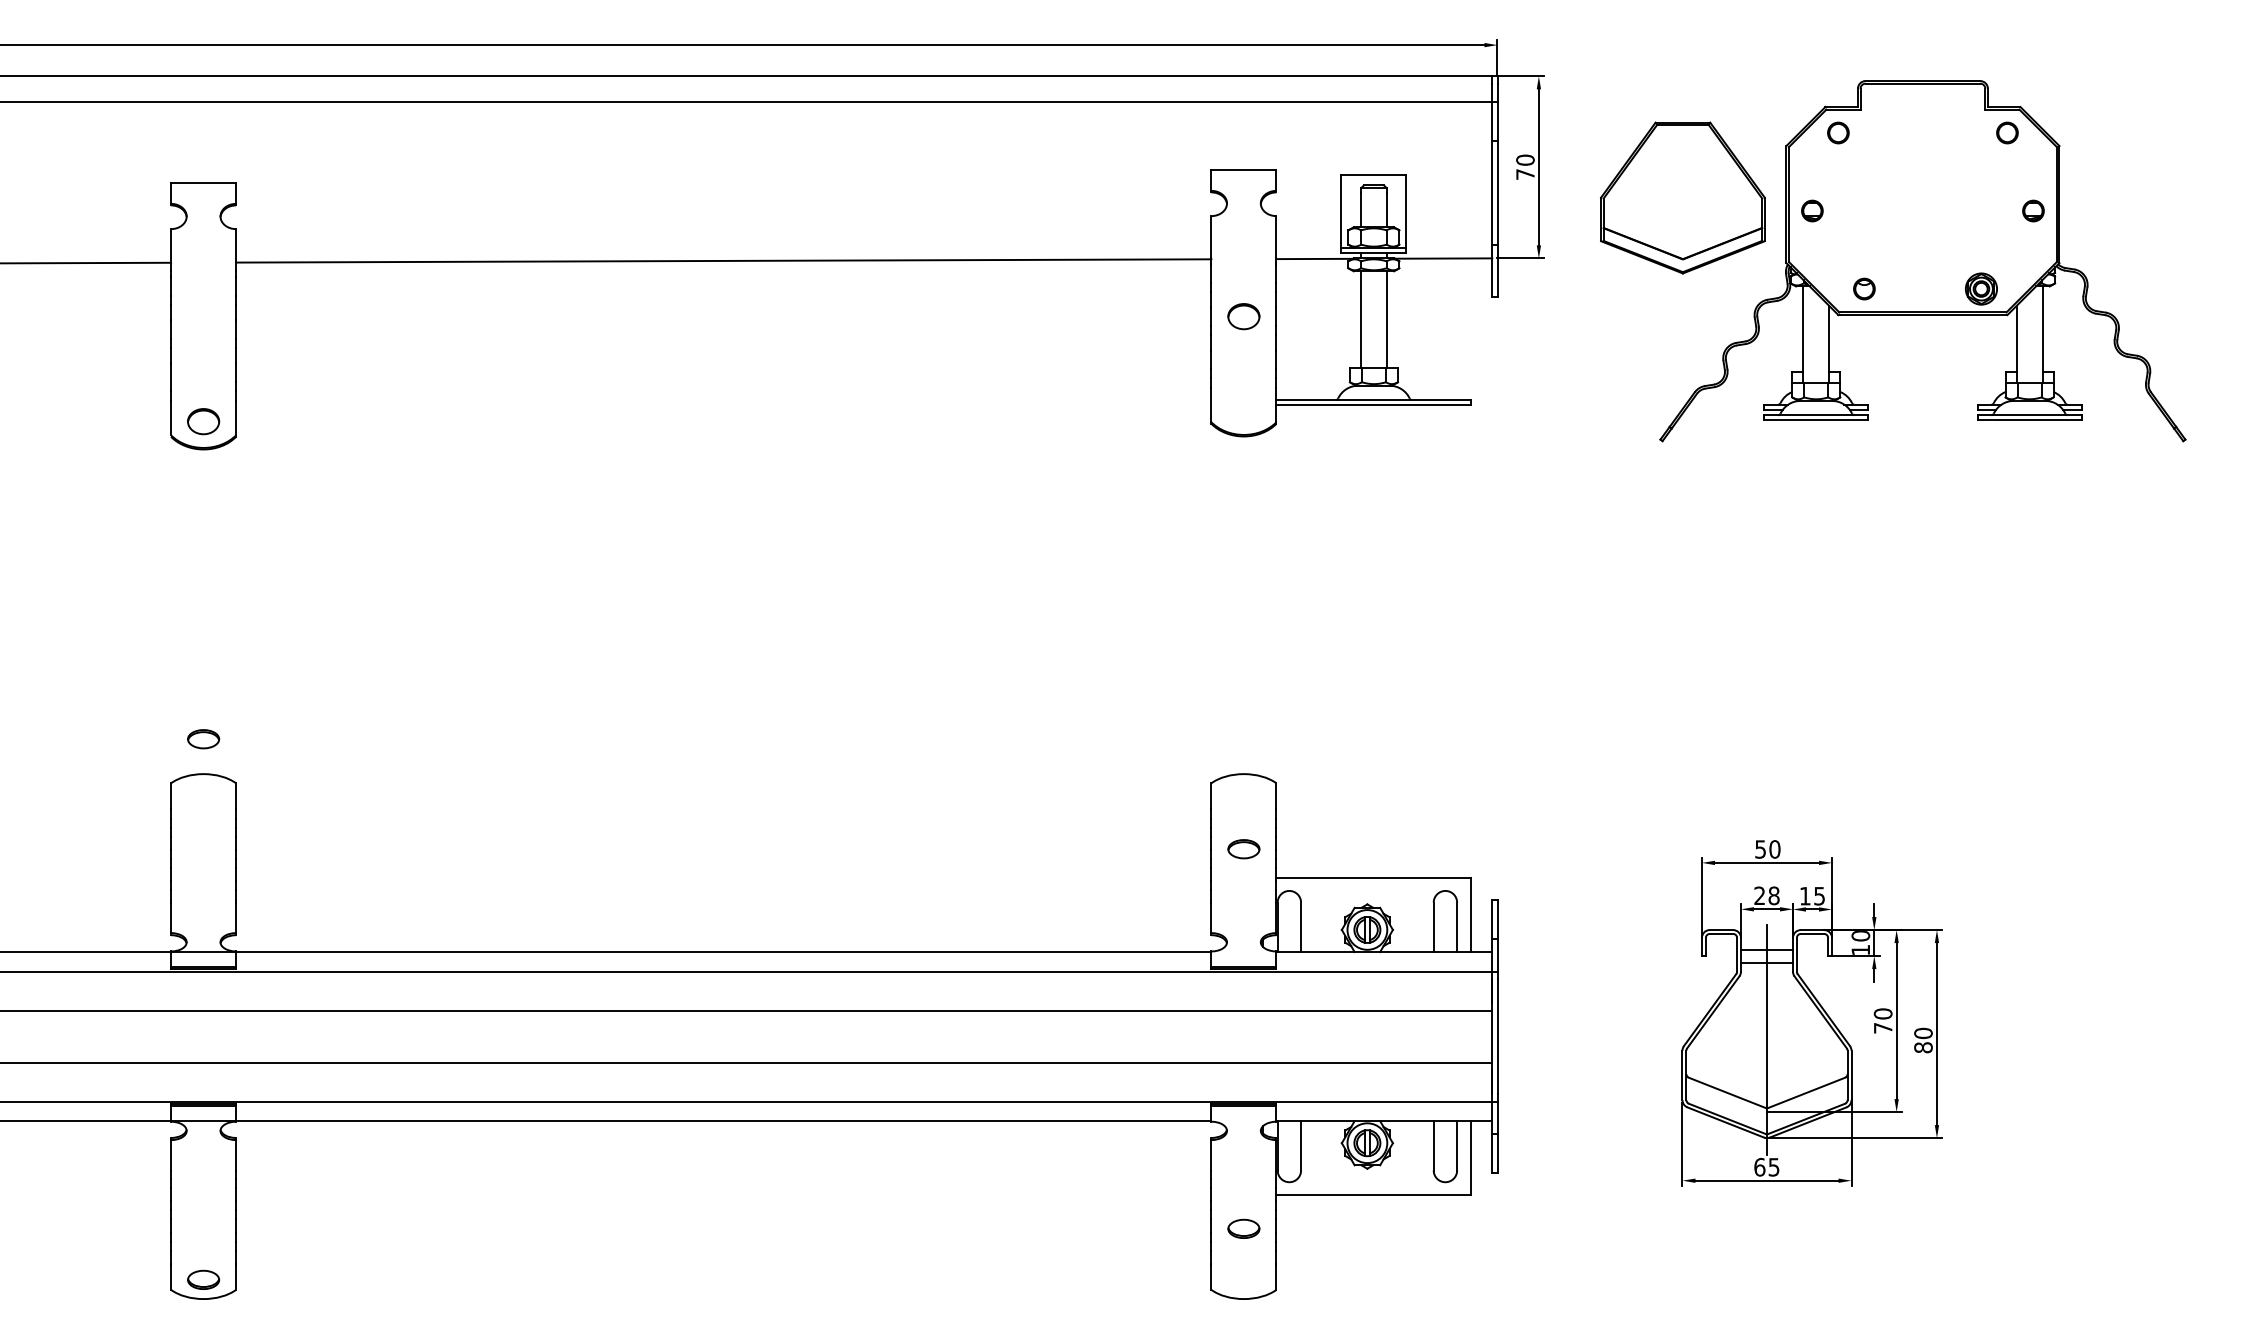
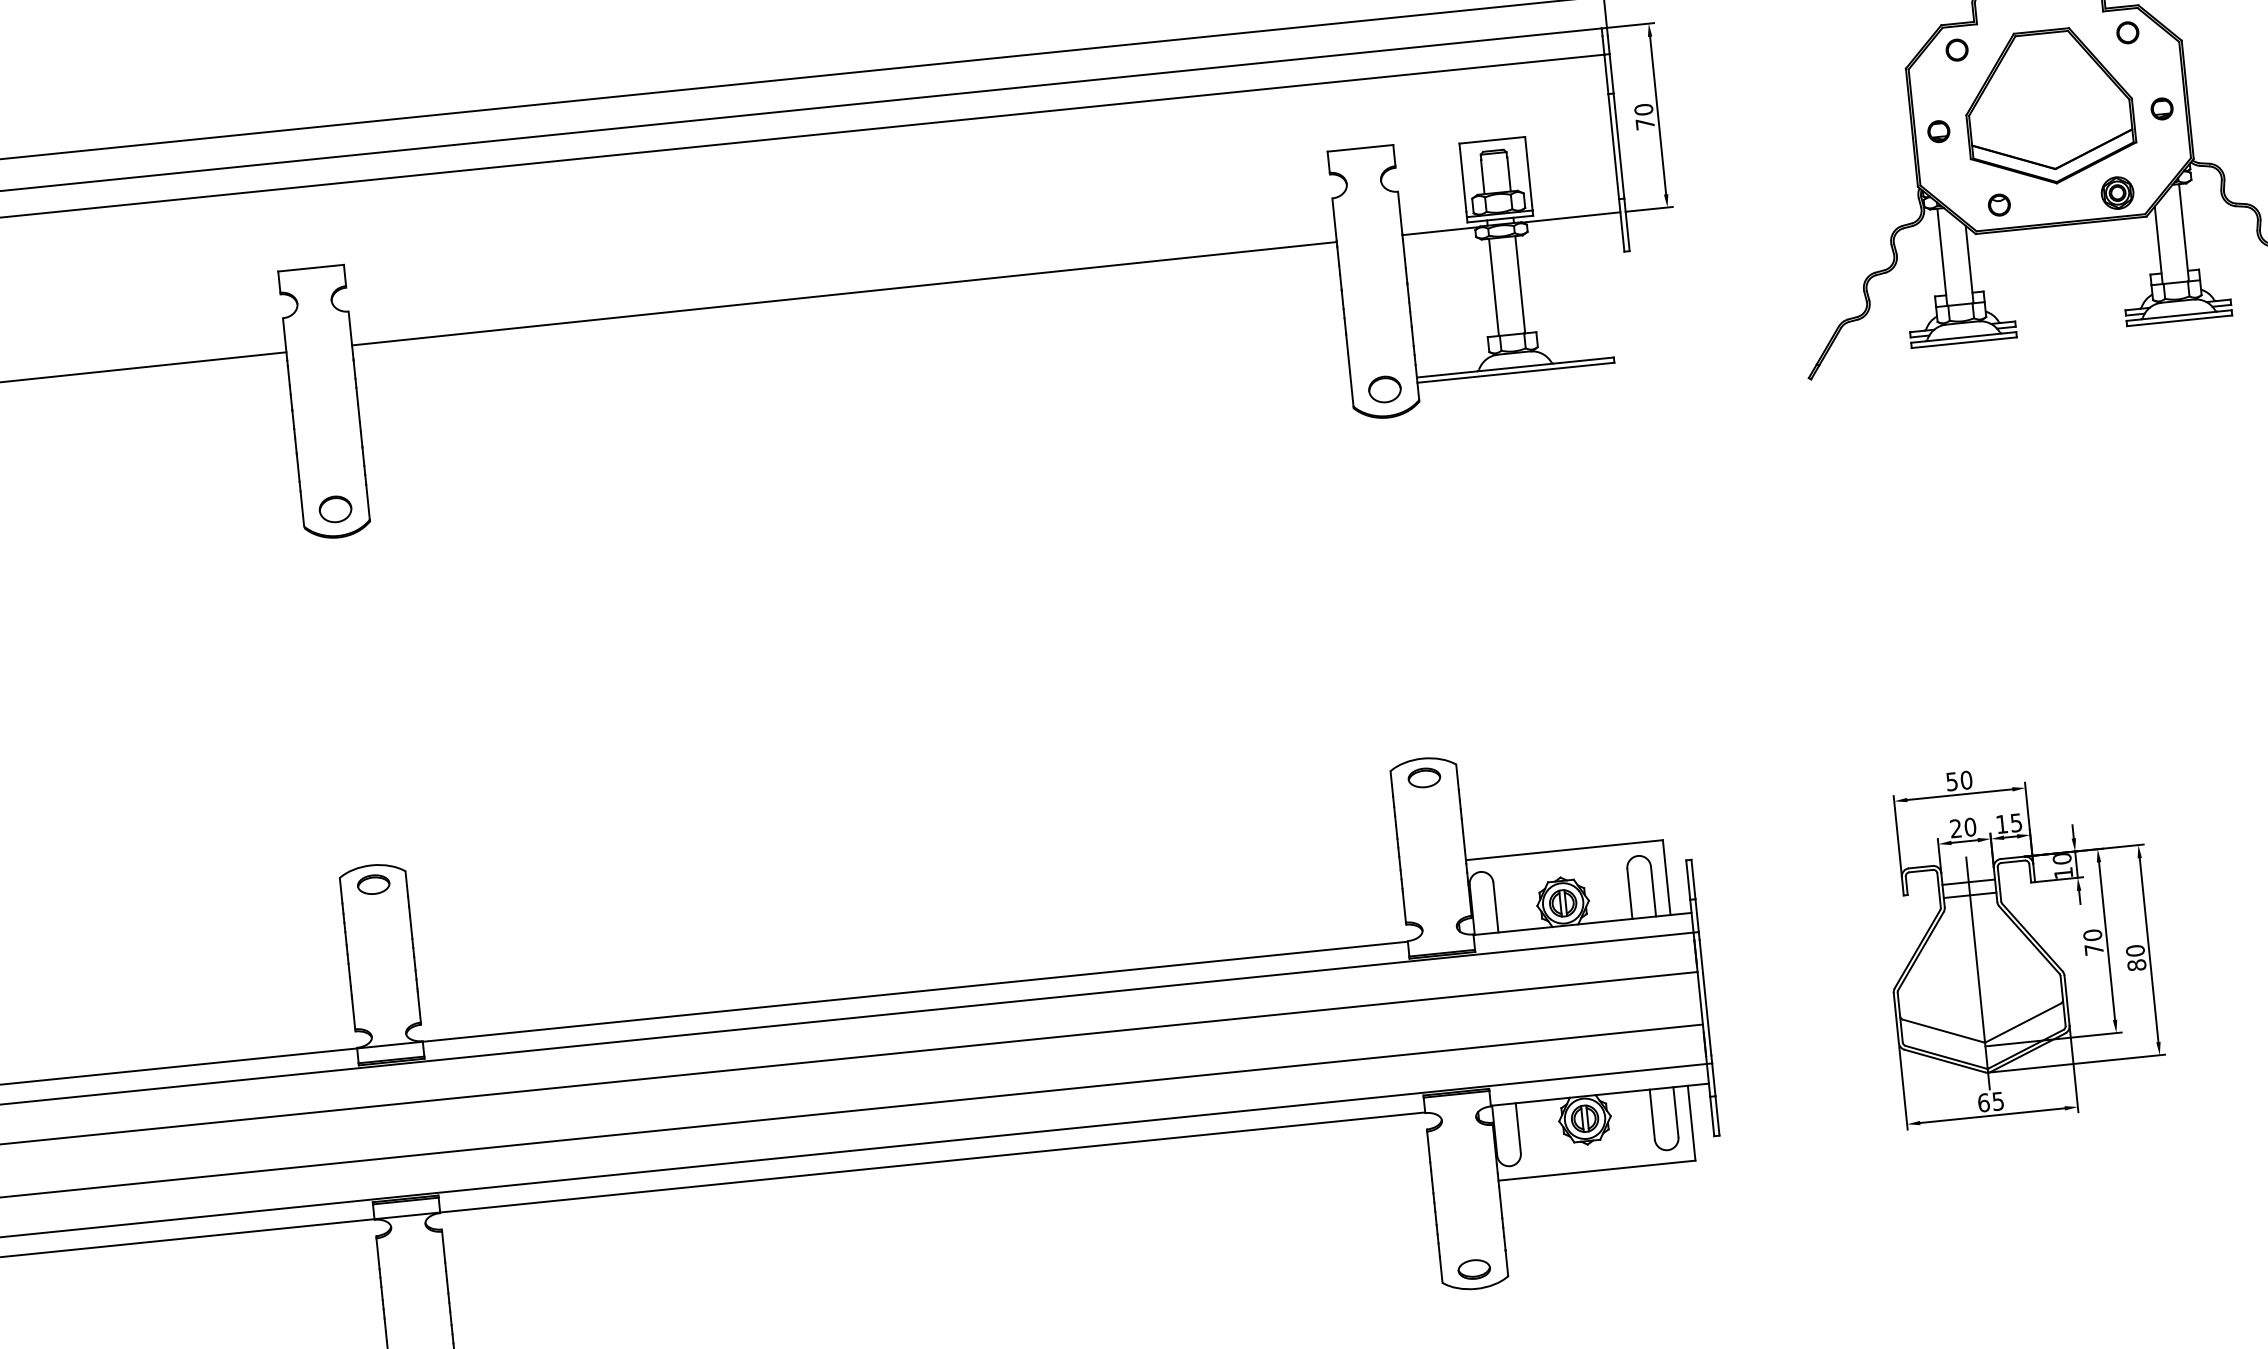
part: (1682, 197) -> (2048, 106), moved
part: (1243, 316) -> (1384, 389), moved
part: (203, 739) -> (373, 884), moved
part: (1243, 849) -> (1424, 778), moved
text: (1773, 895) -> (1969, 826), 28 -> 20
part: (1243, 1228) -> (1473, 1269), moved

